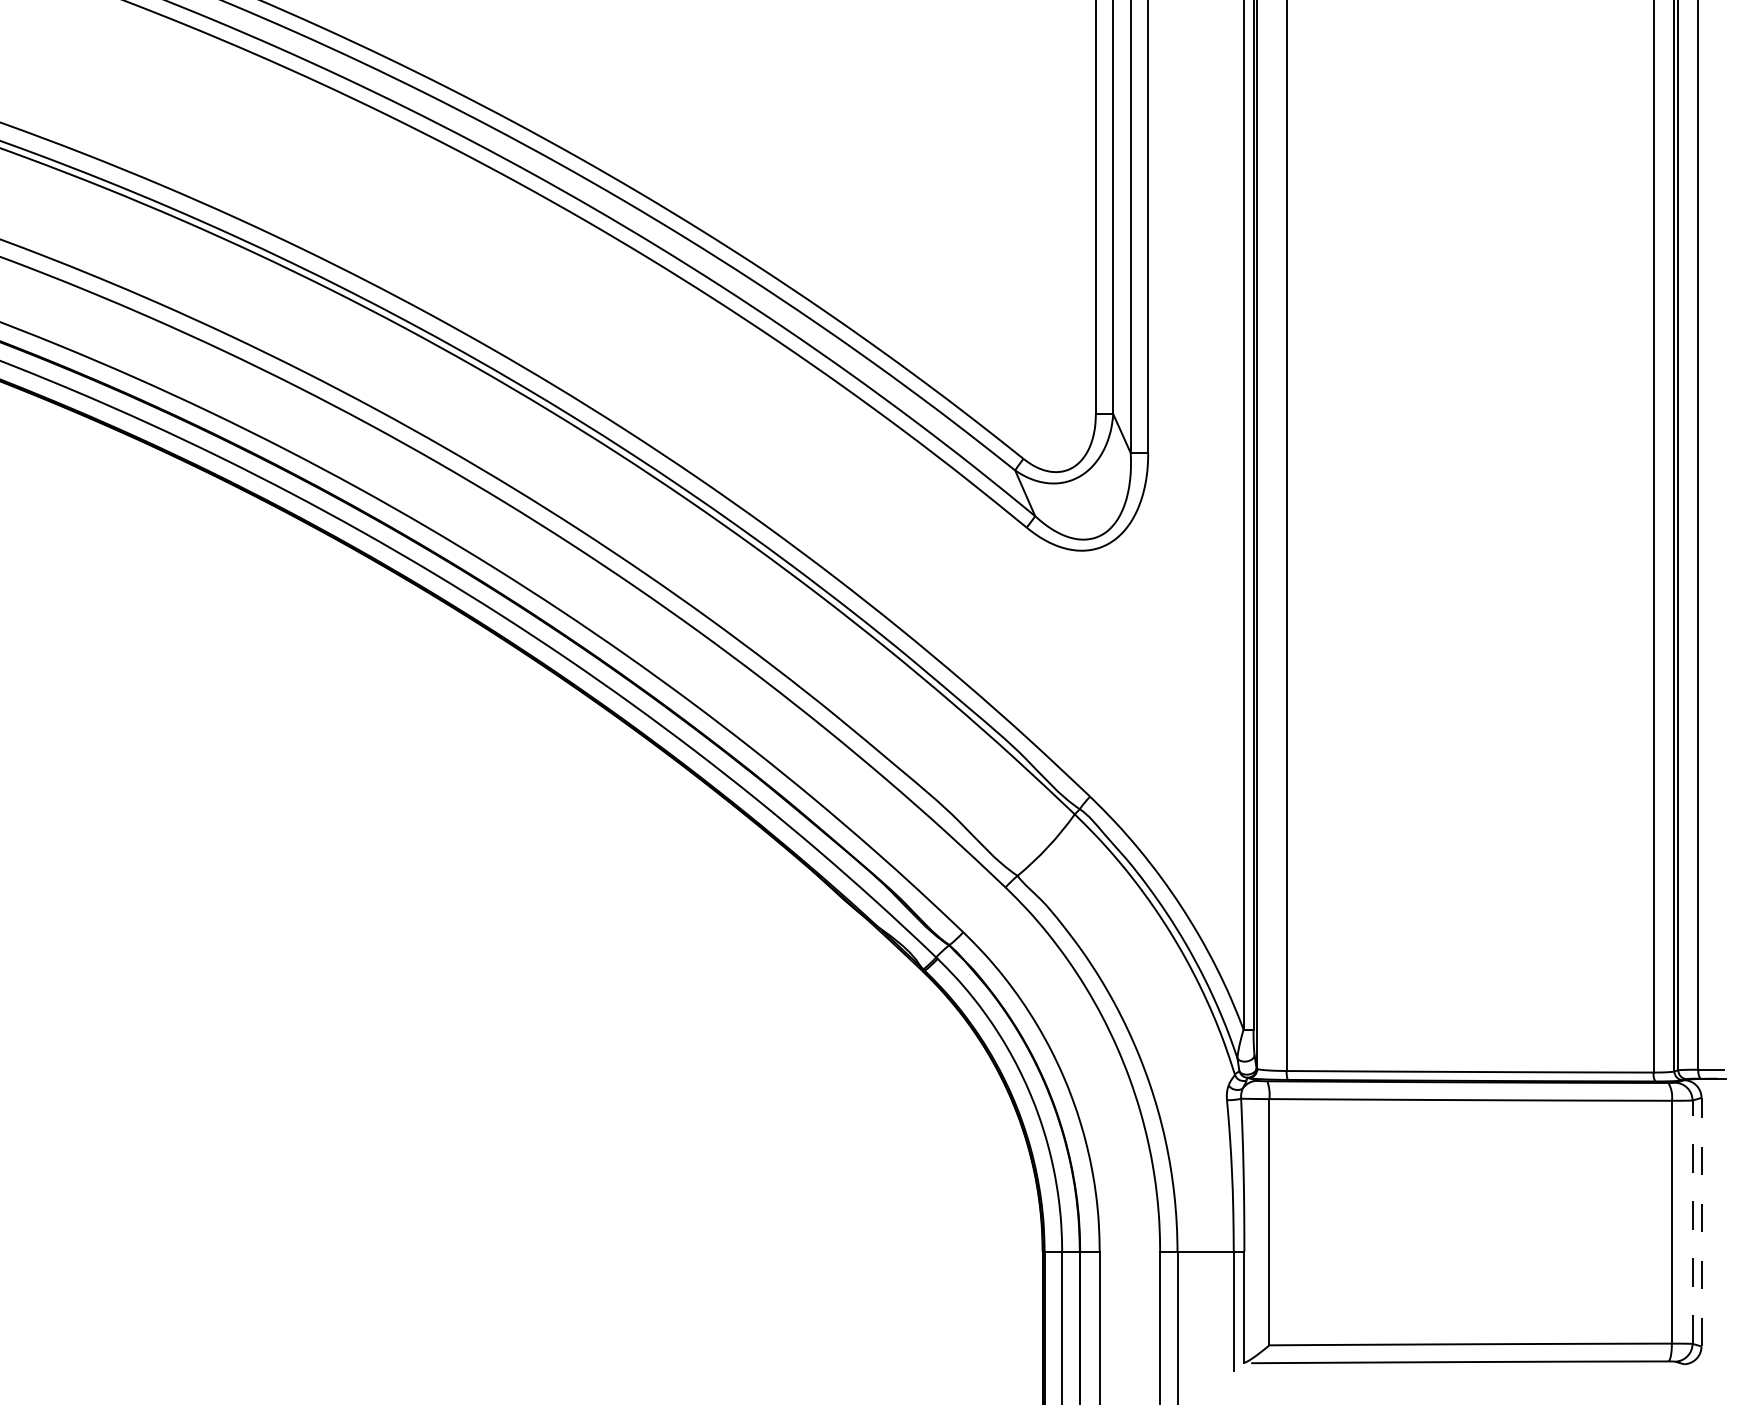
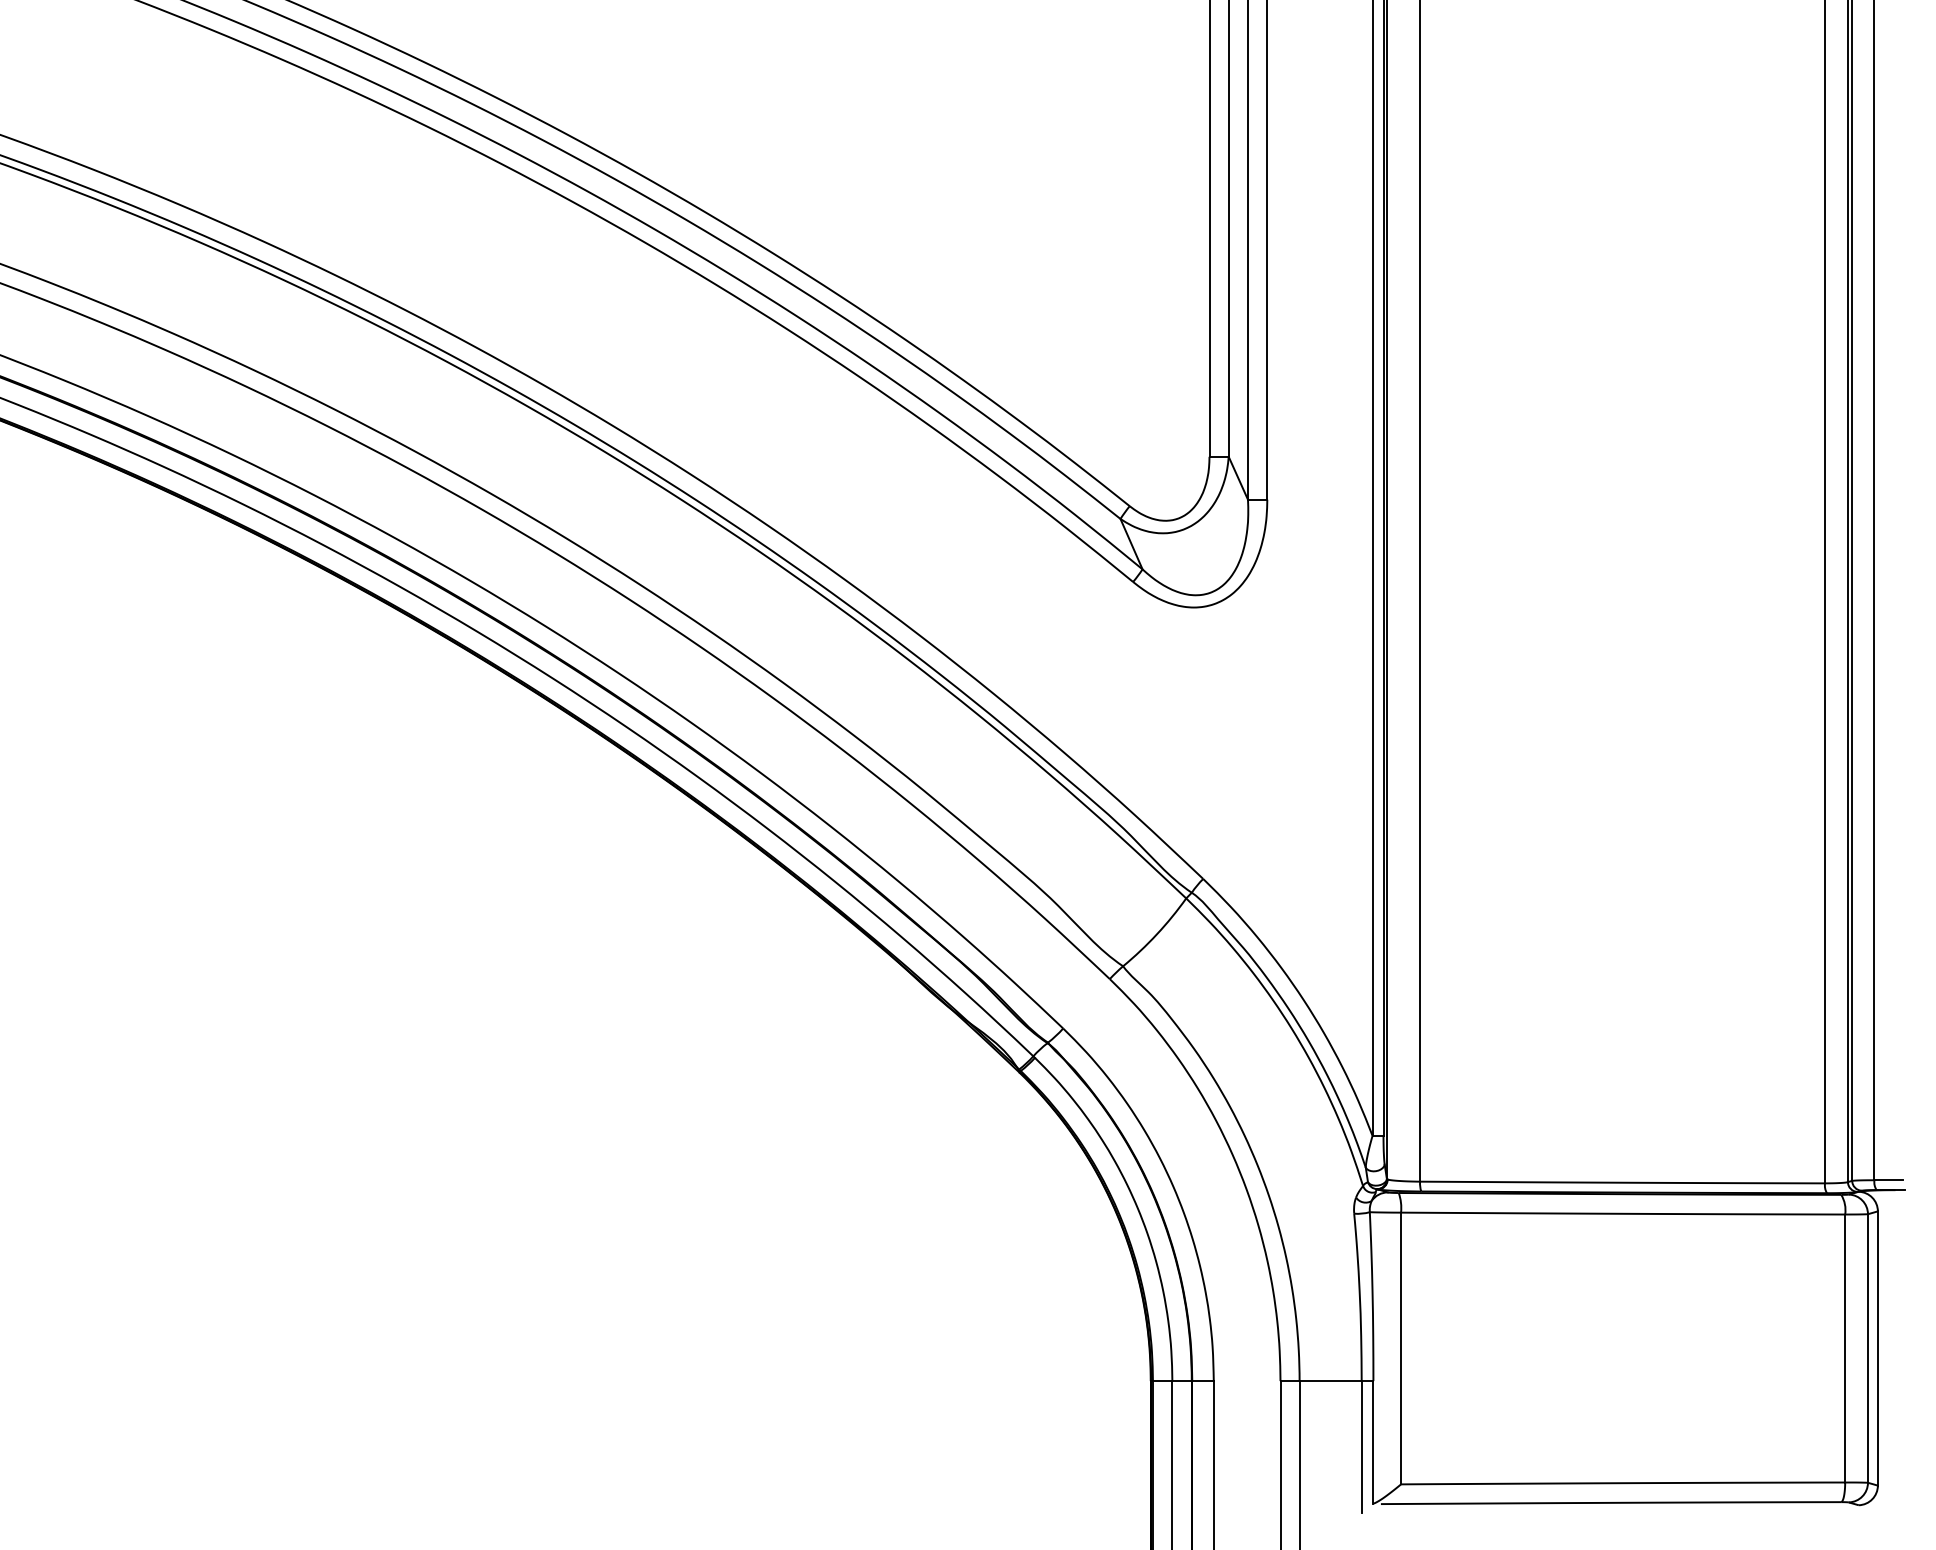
line: (1693, 1222) -> (1868, 1348), dashed -> solid
line: (1701, 1222) -> (1877, 1348), dashed -> solid

